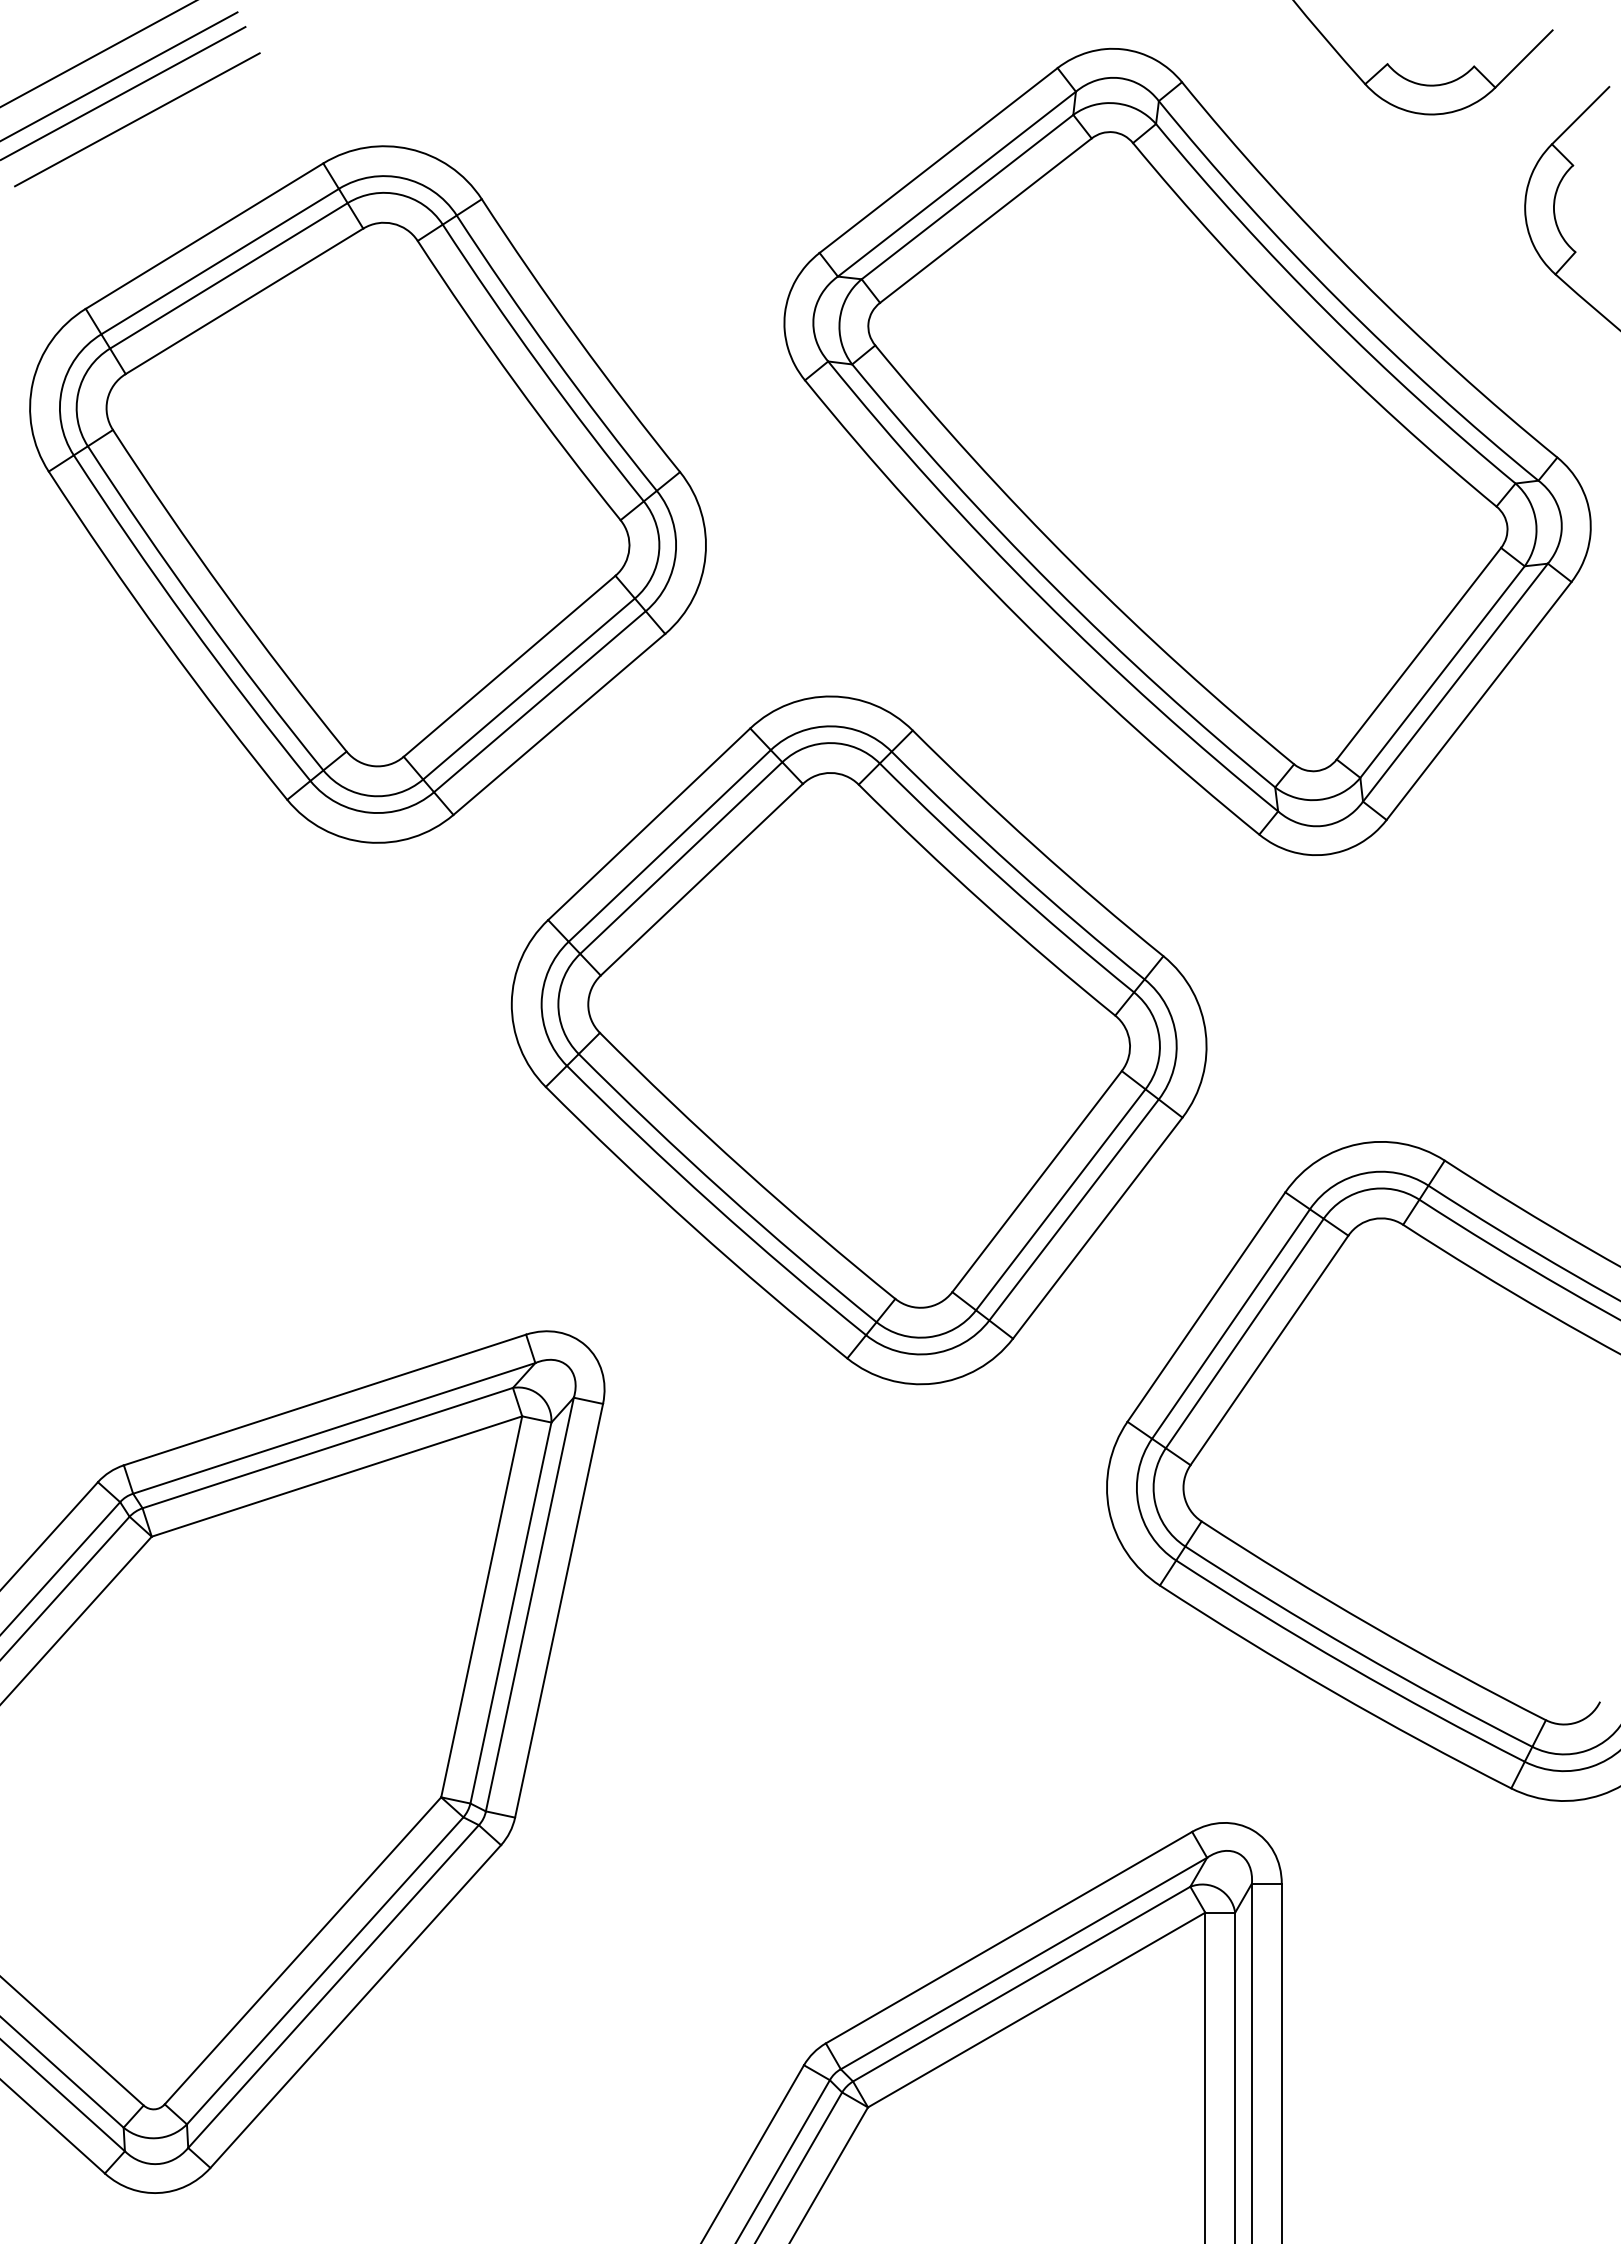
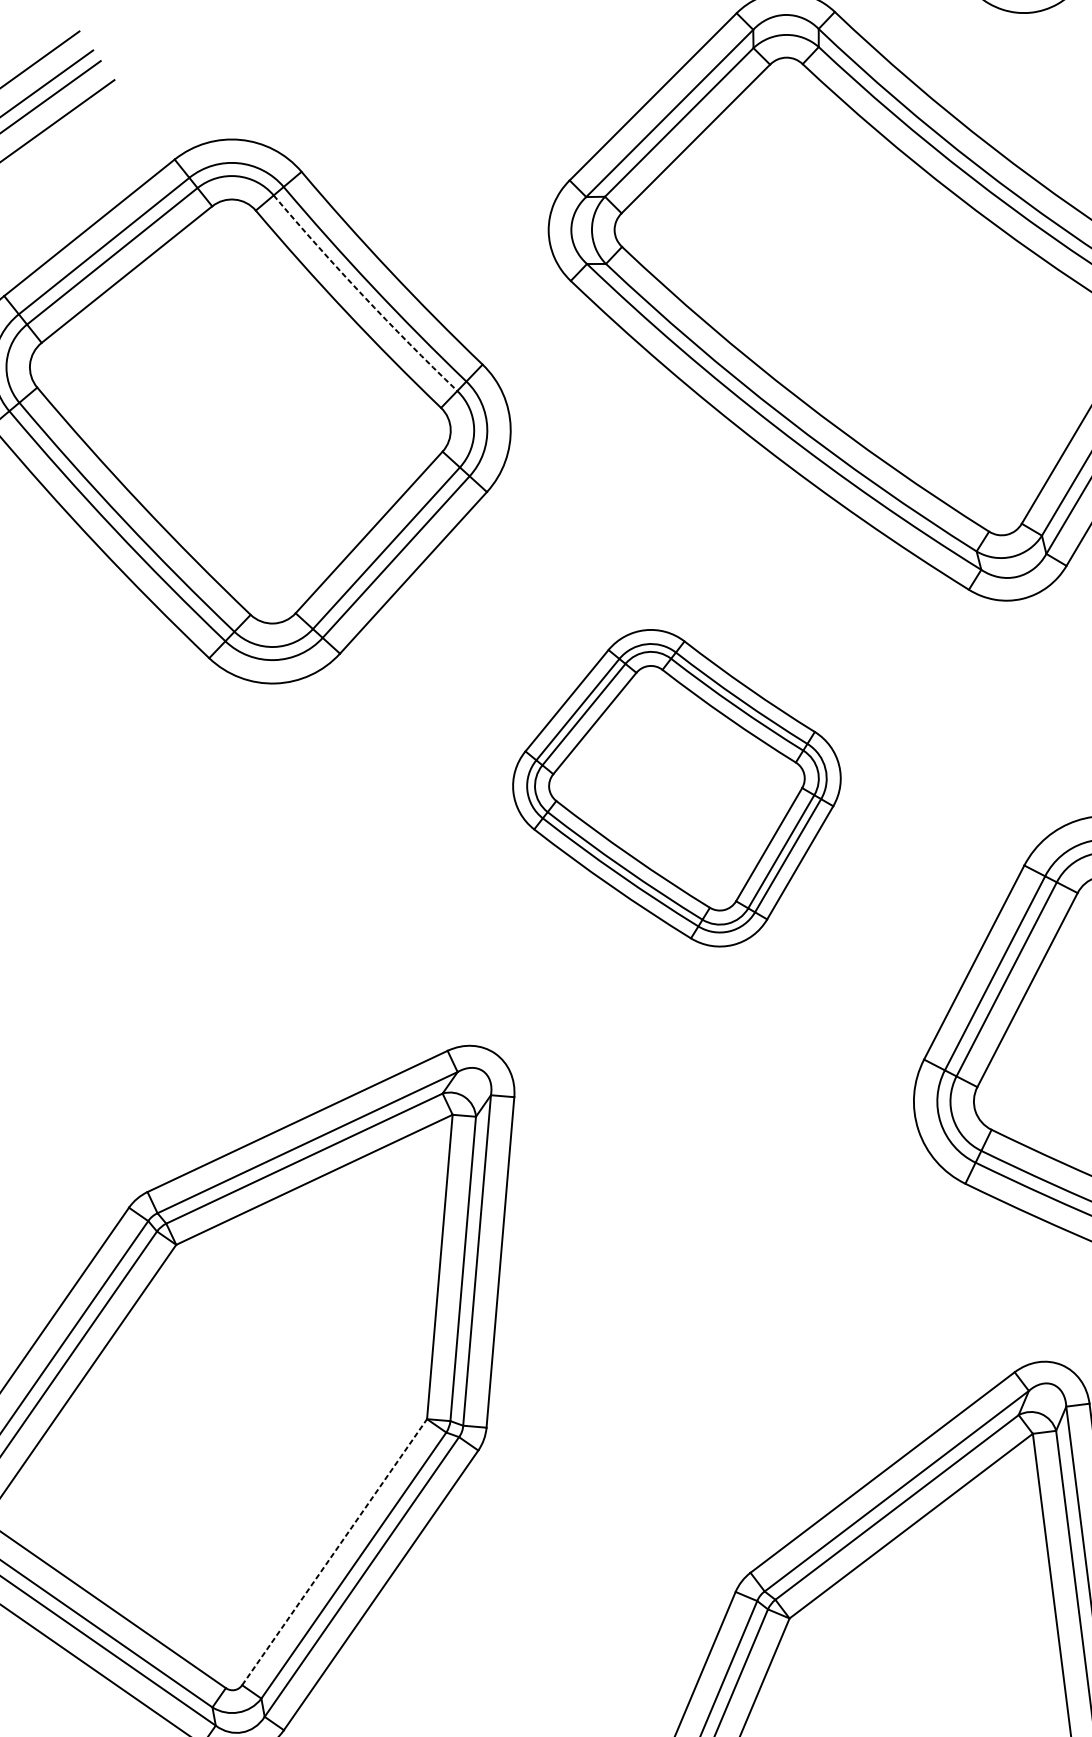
arc: (539, 365) -> (362, 295), solid -> dashed
part: (858, 1040) -> (677, 789), size x0.6
line: (303, 1950) -> (334, 1551), solid -> dashed

